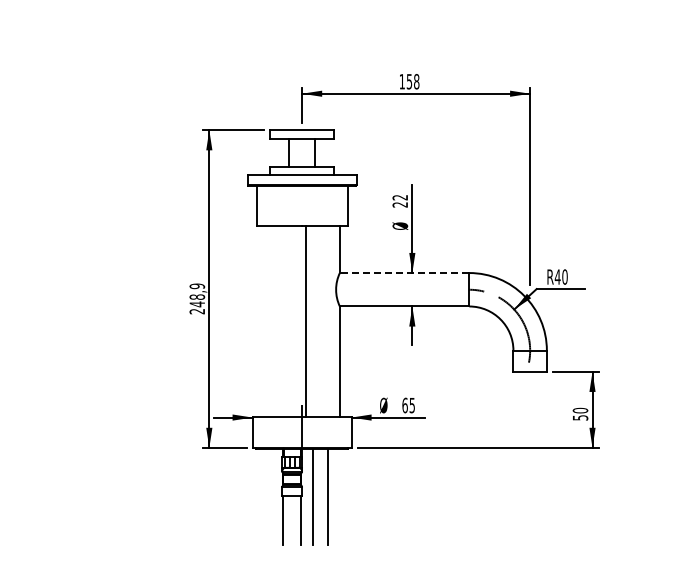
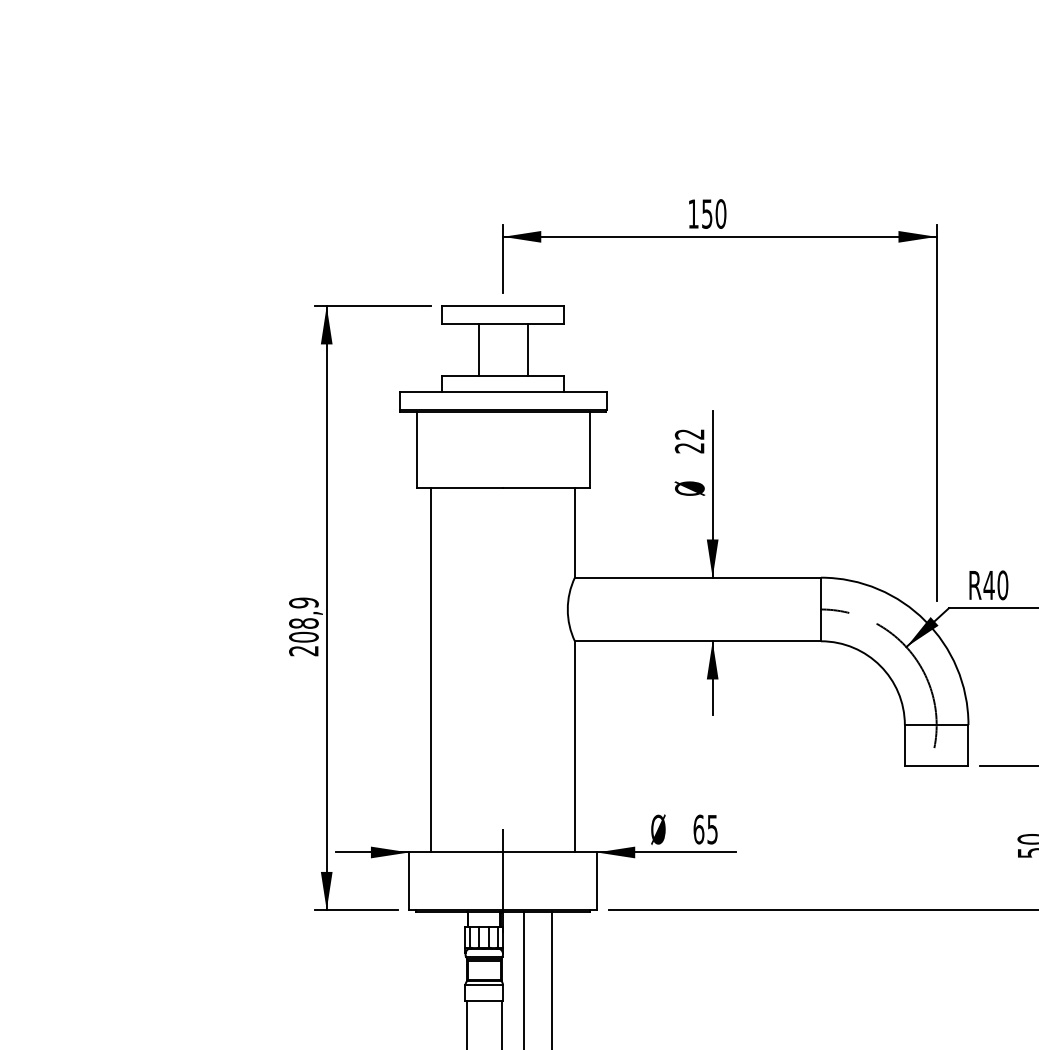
text: (416, 81) -> (720, 213), 158 -> 150
line: (404, 273) -> (697, 578), dashed -> solid
text: (197, 304) -> (304, 637), 248,9 -> 208,9
line: (306, 321) -> (431, 669), moved

